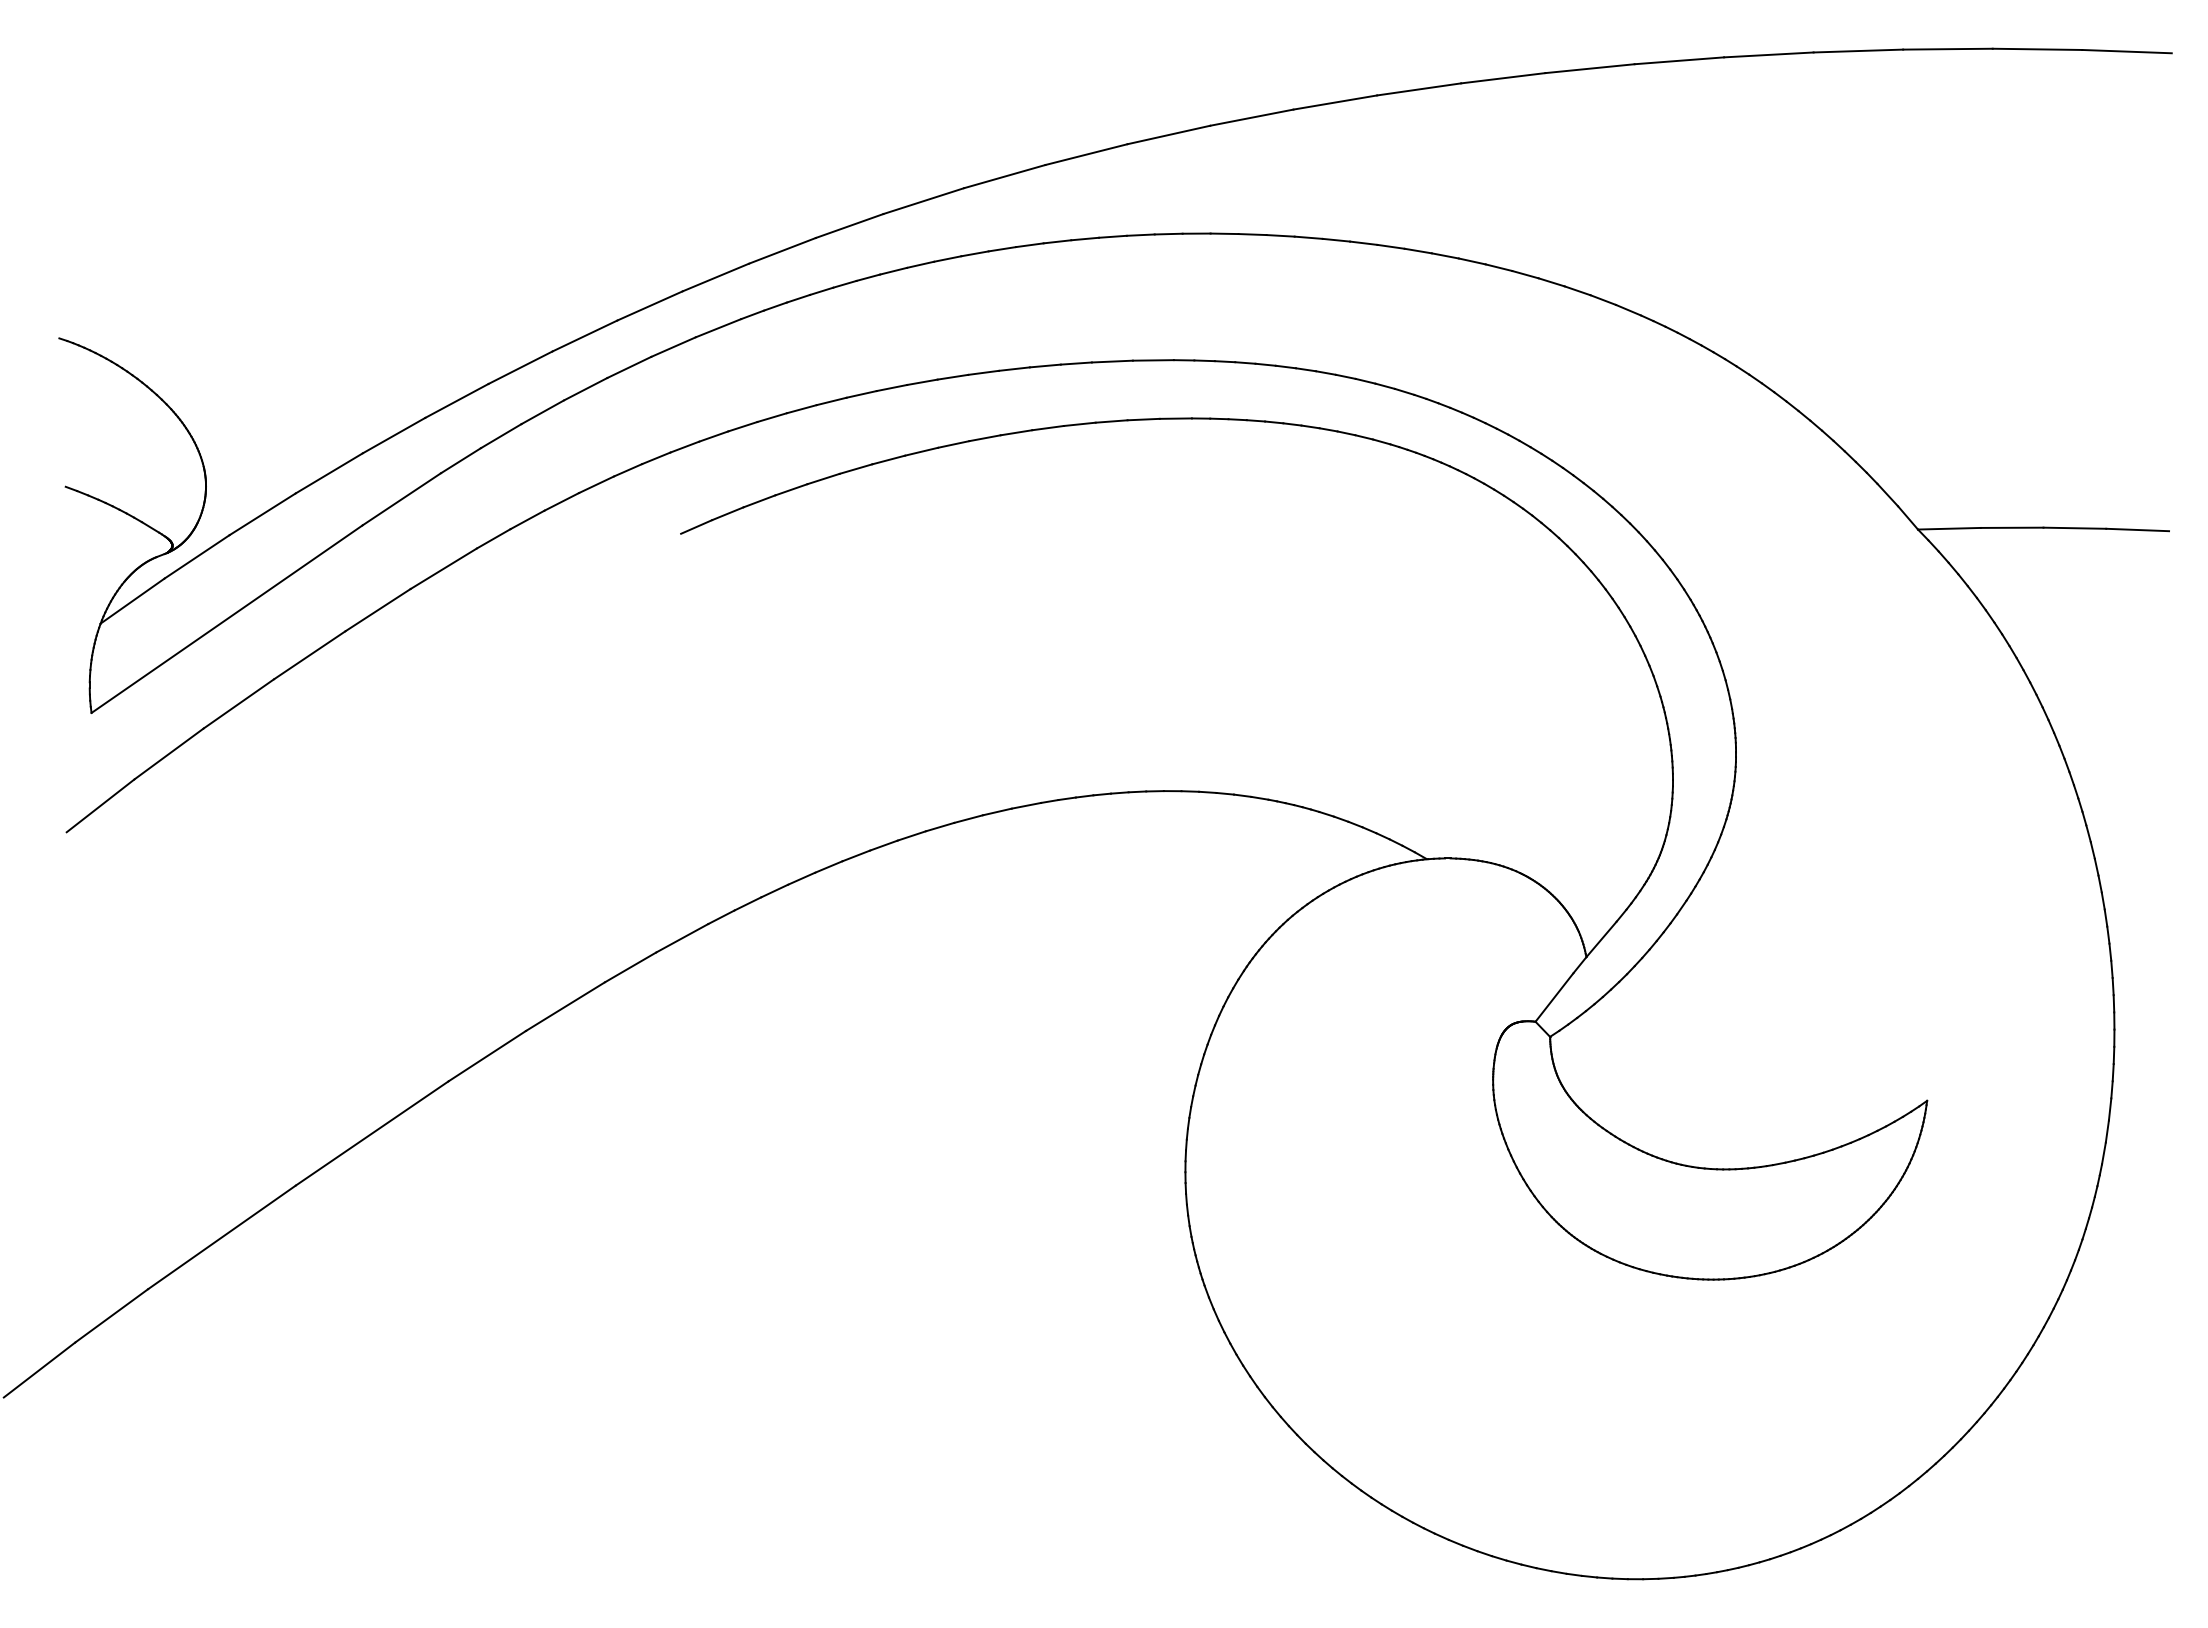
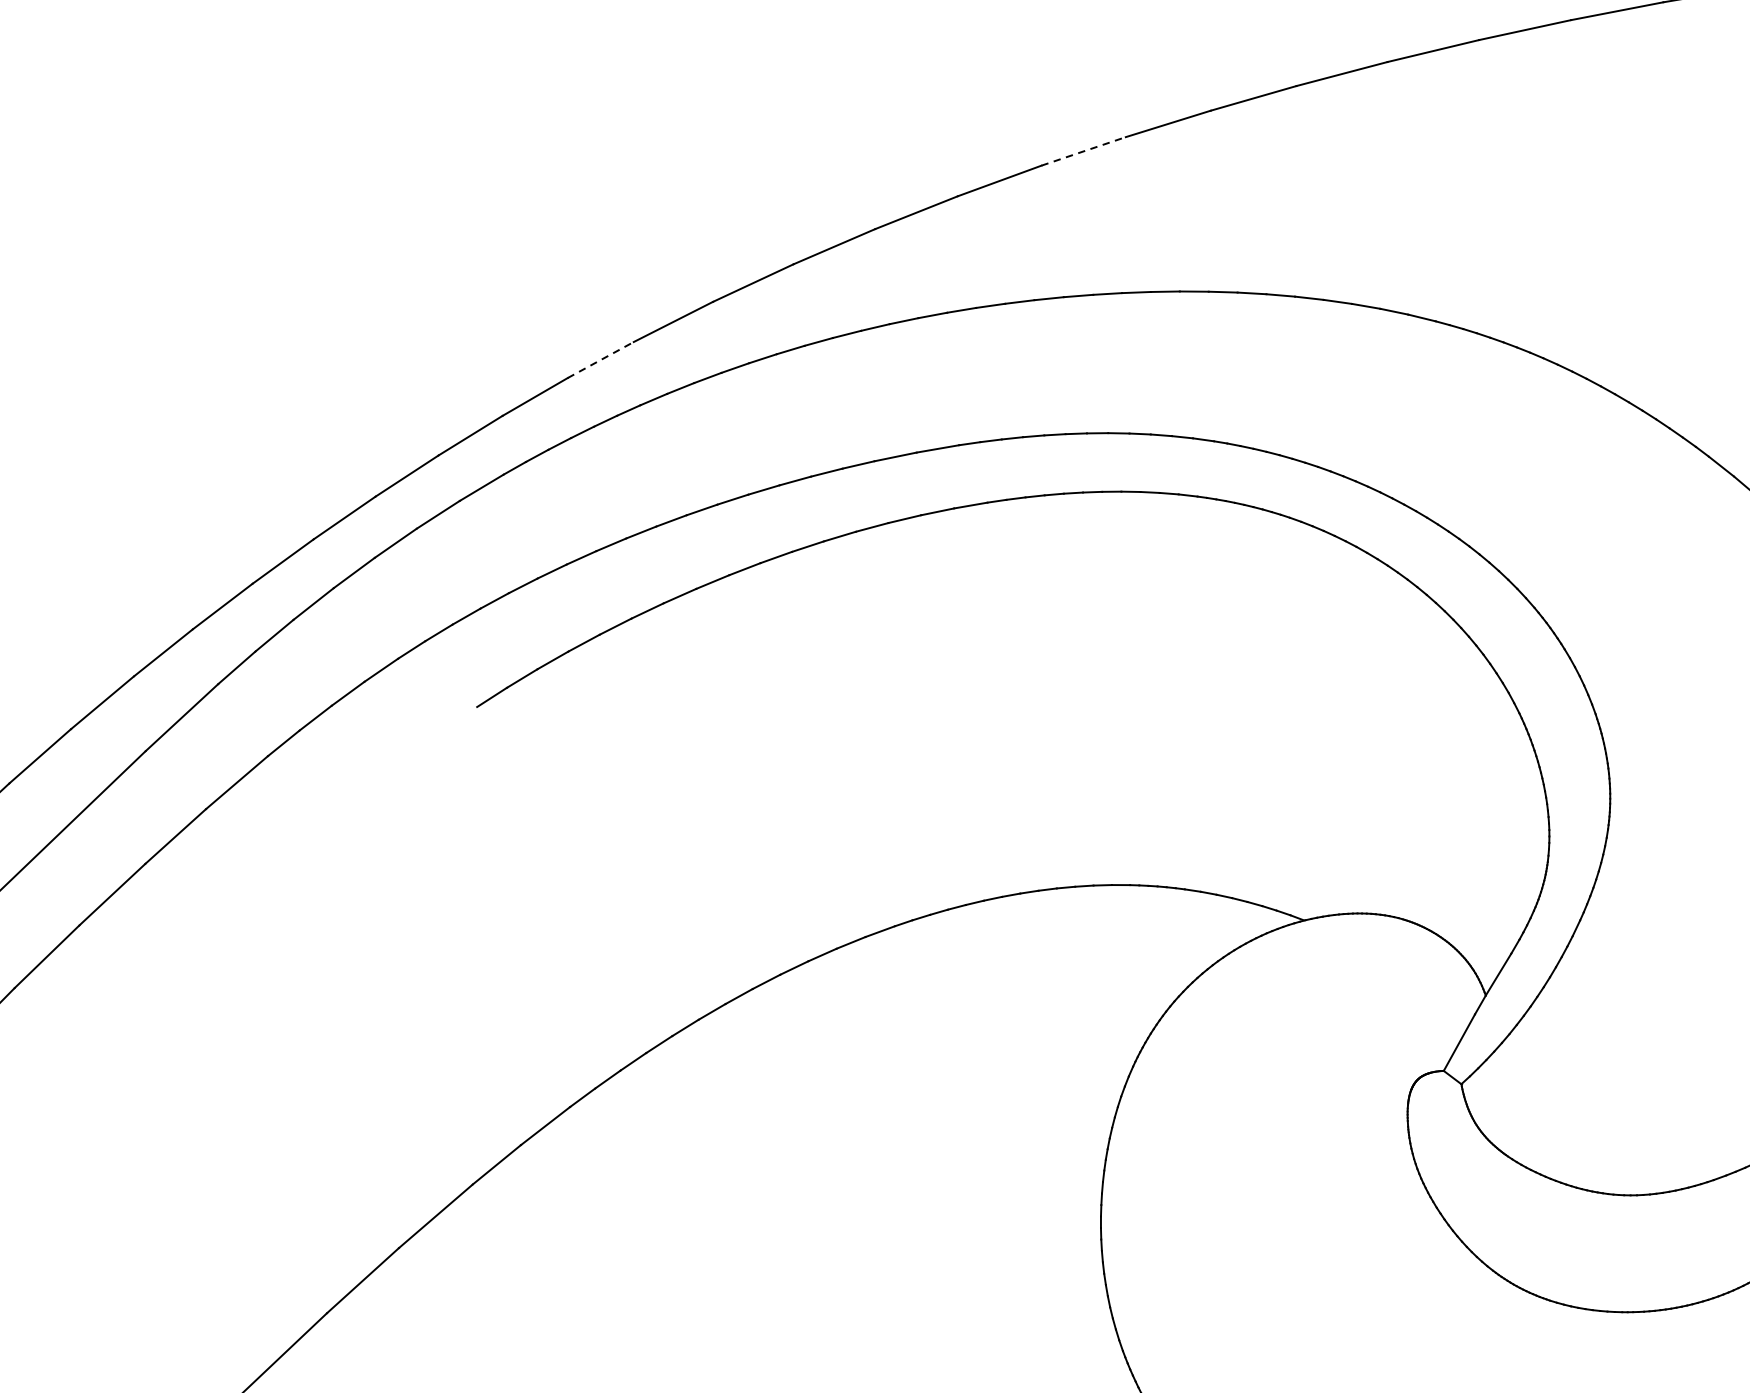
line: (1335, 102) -> (1083, 151), solid -> dashed
line: (849, 226) -> (600, 360), solid -> dashed

